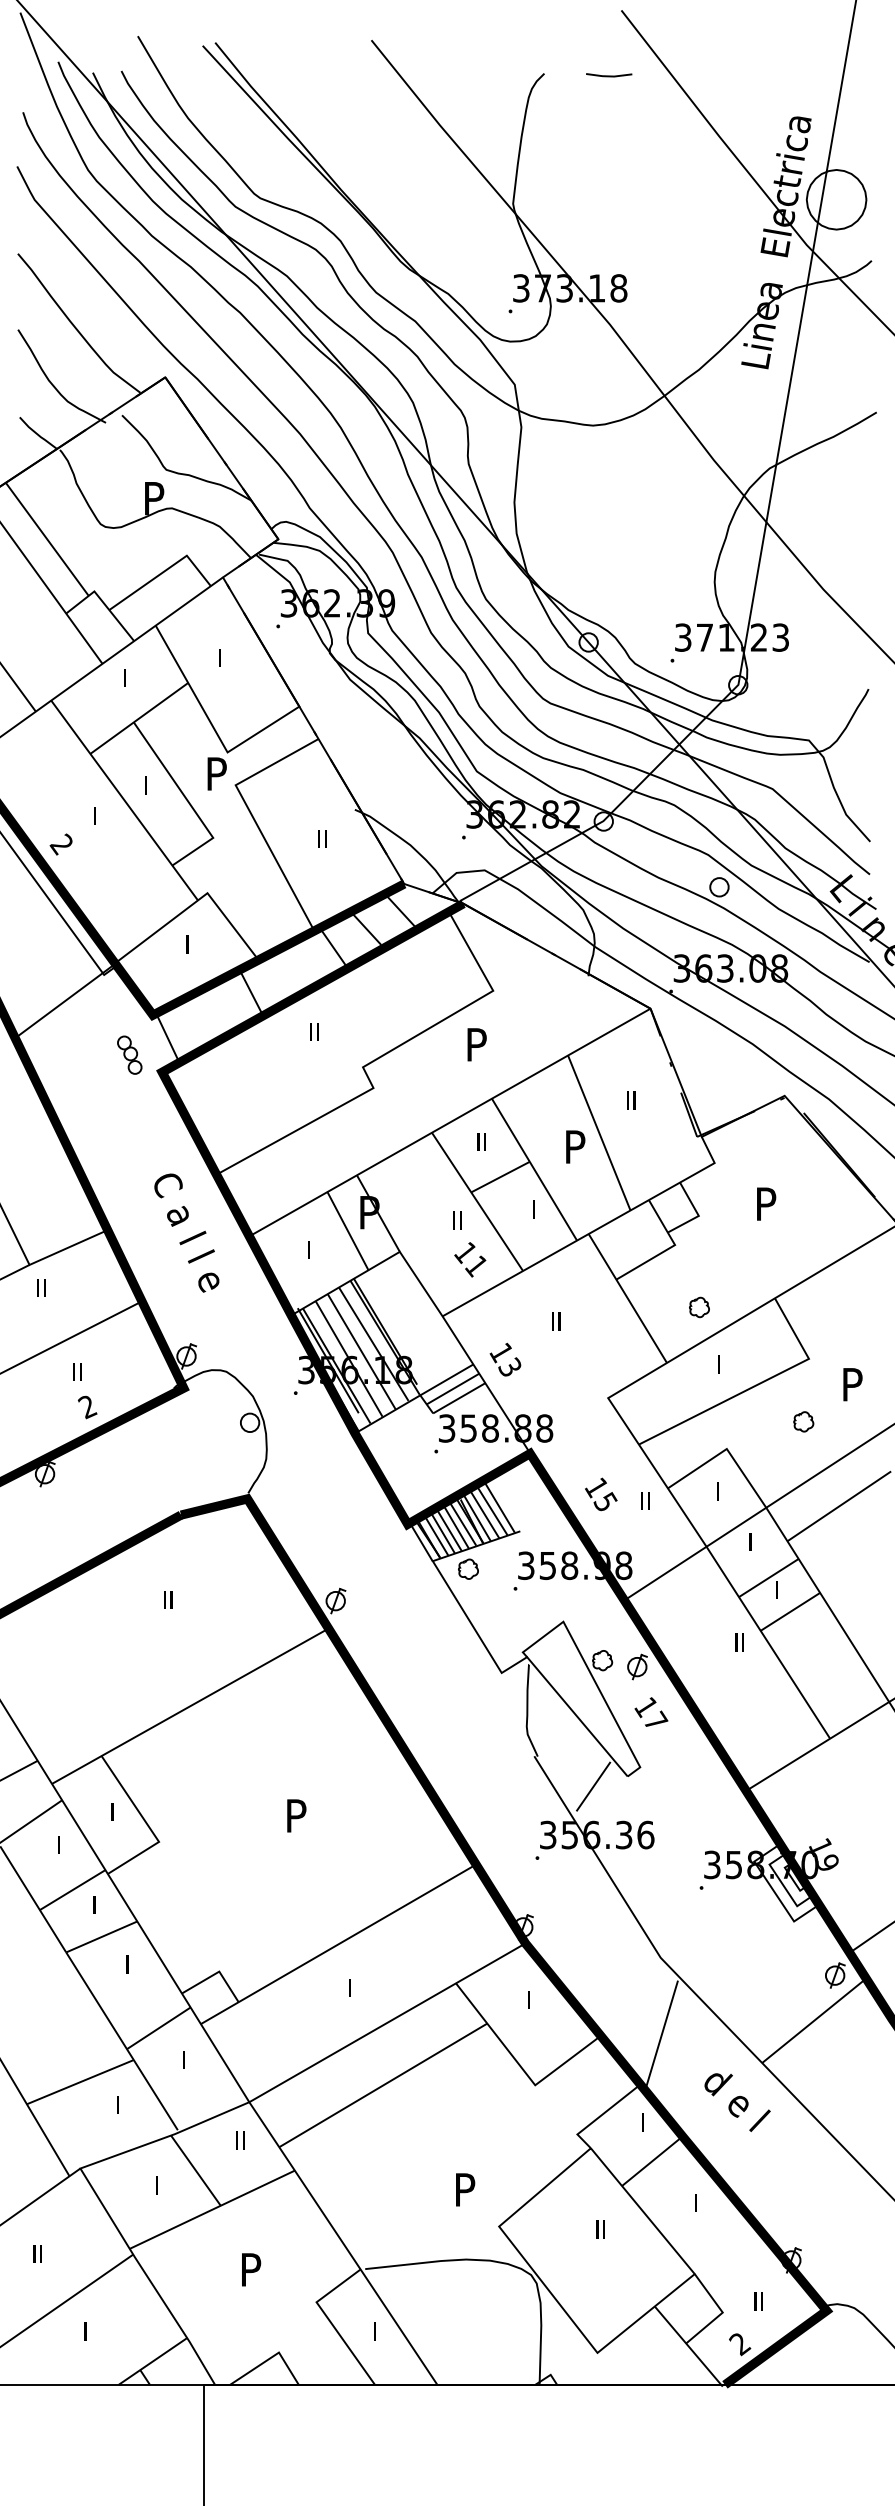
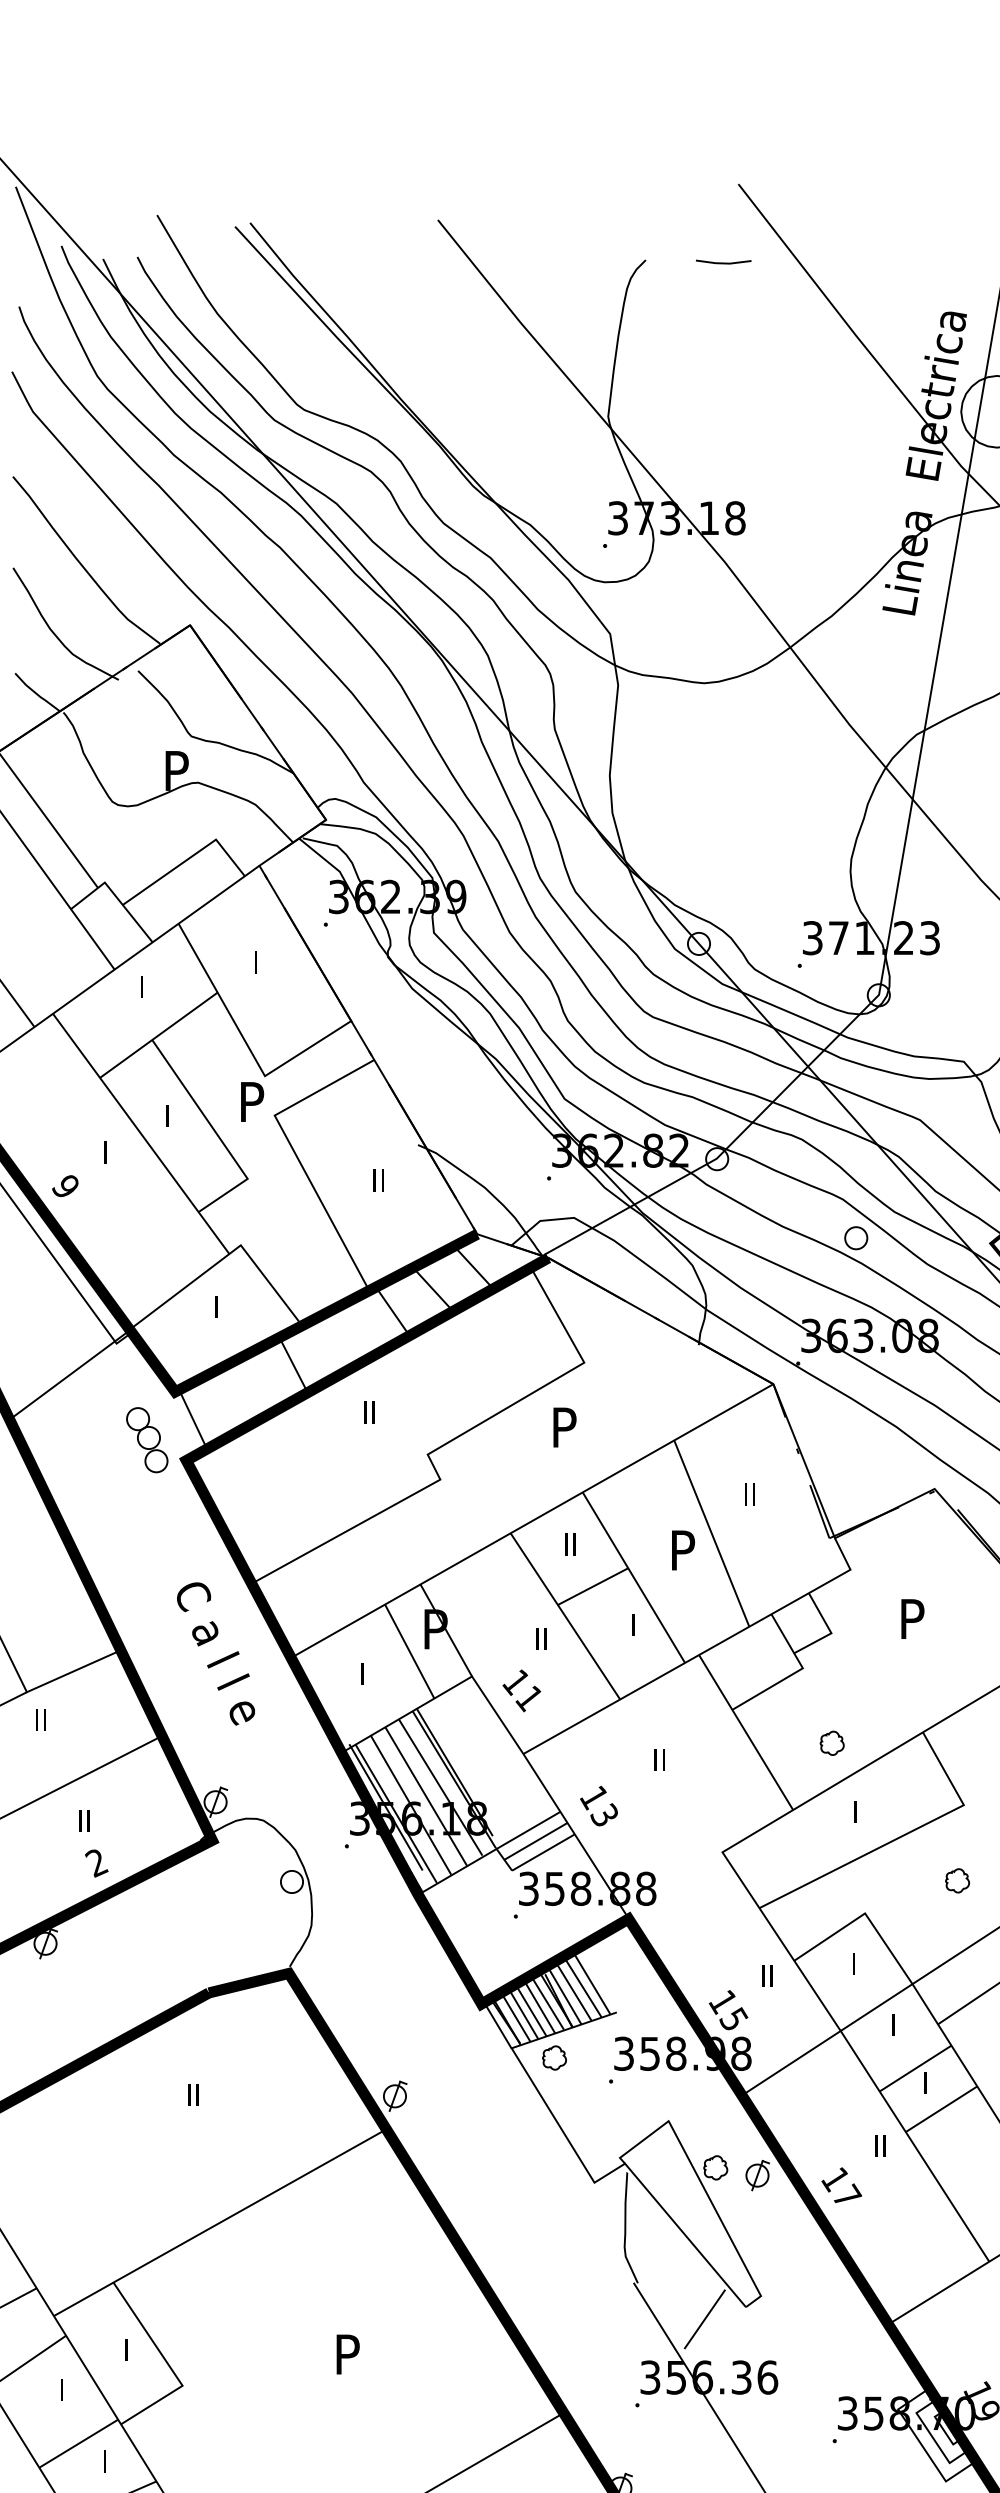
text: (60, 844) -> (64, 1186), 2 -> 9
part: (129, 1054) -> (147, 1439), size x1.43
text: (470, 1259) -> (522, 1690), moved
text: (601, 1494) -> (728, 2010), moved
text: (651, 1711) -> (841, 2184), moved

